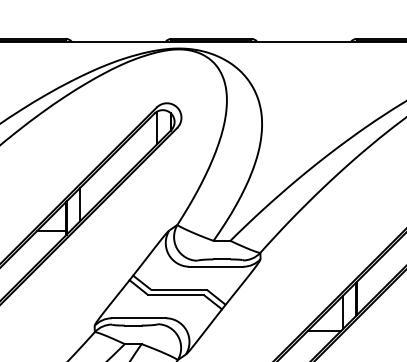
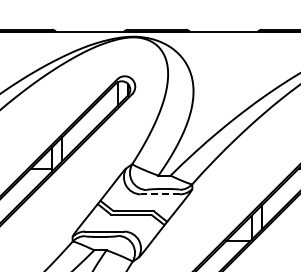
line: (216, 266) -> (160, 194), solid -> dashed

